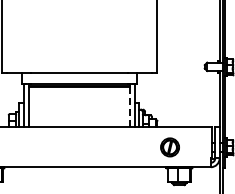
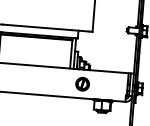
line: (129, 107) -> (71, 54), dashed -> solid
part: (169, 147) -> (82, 84), moved

